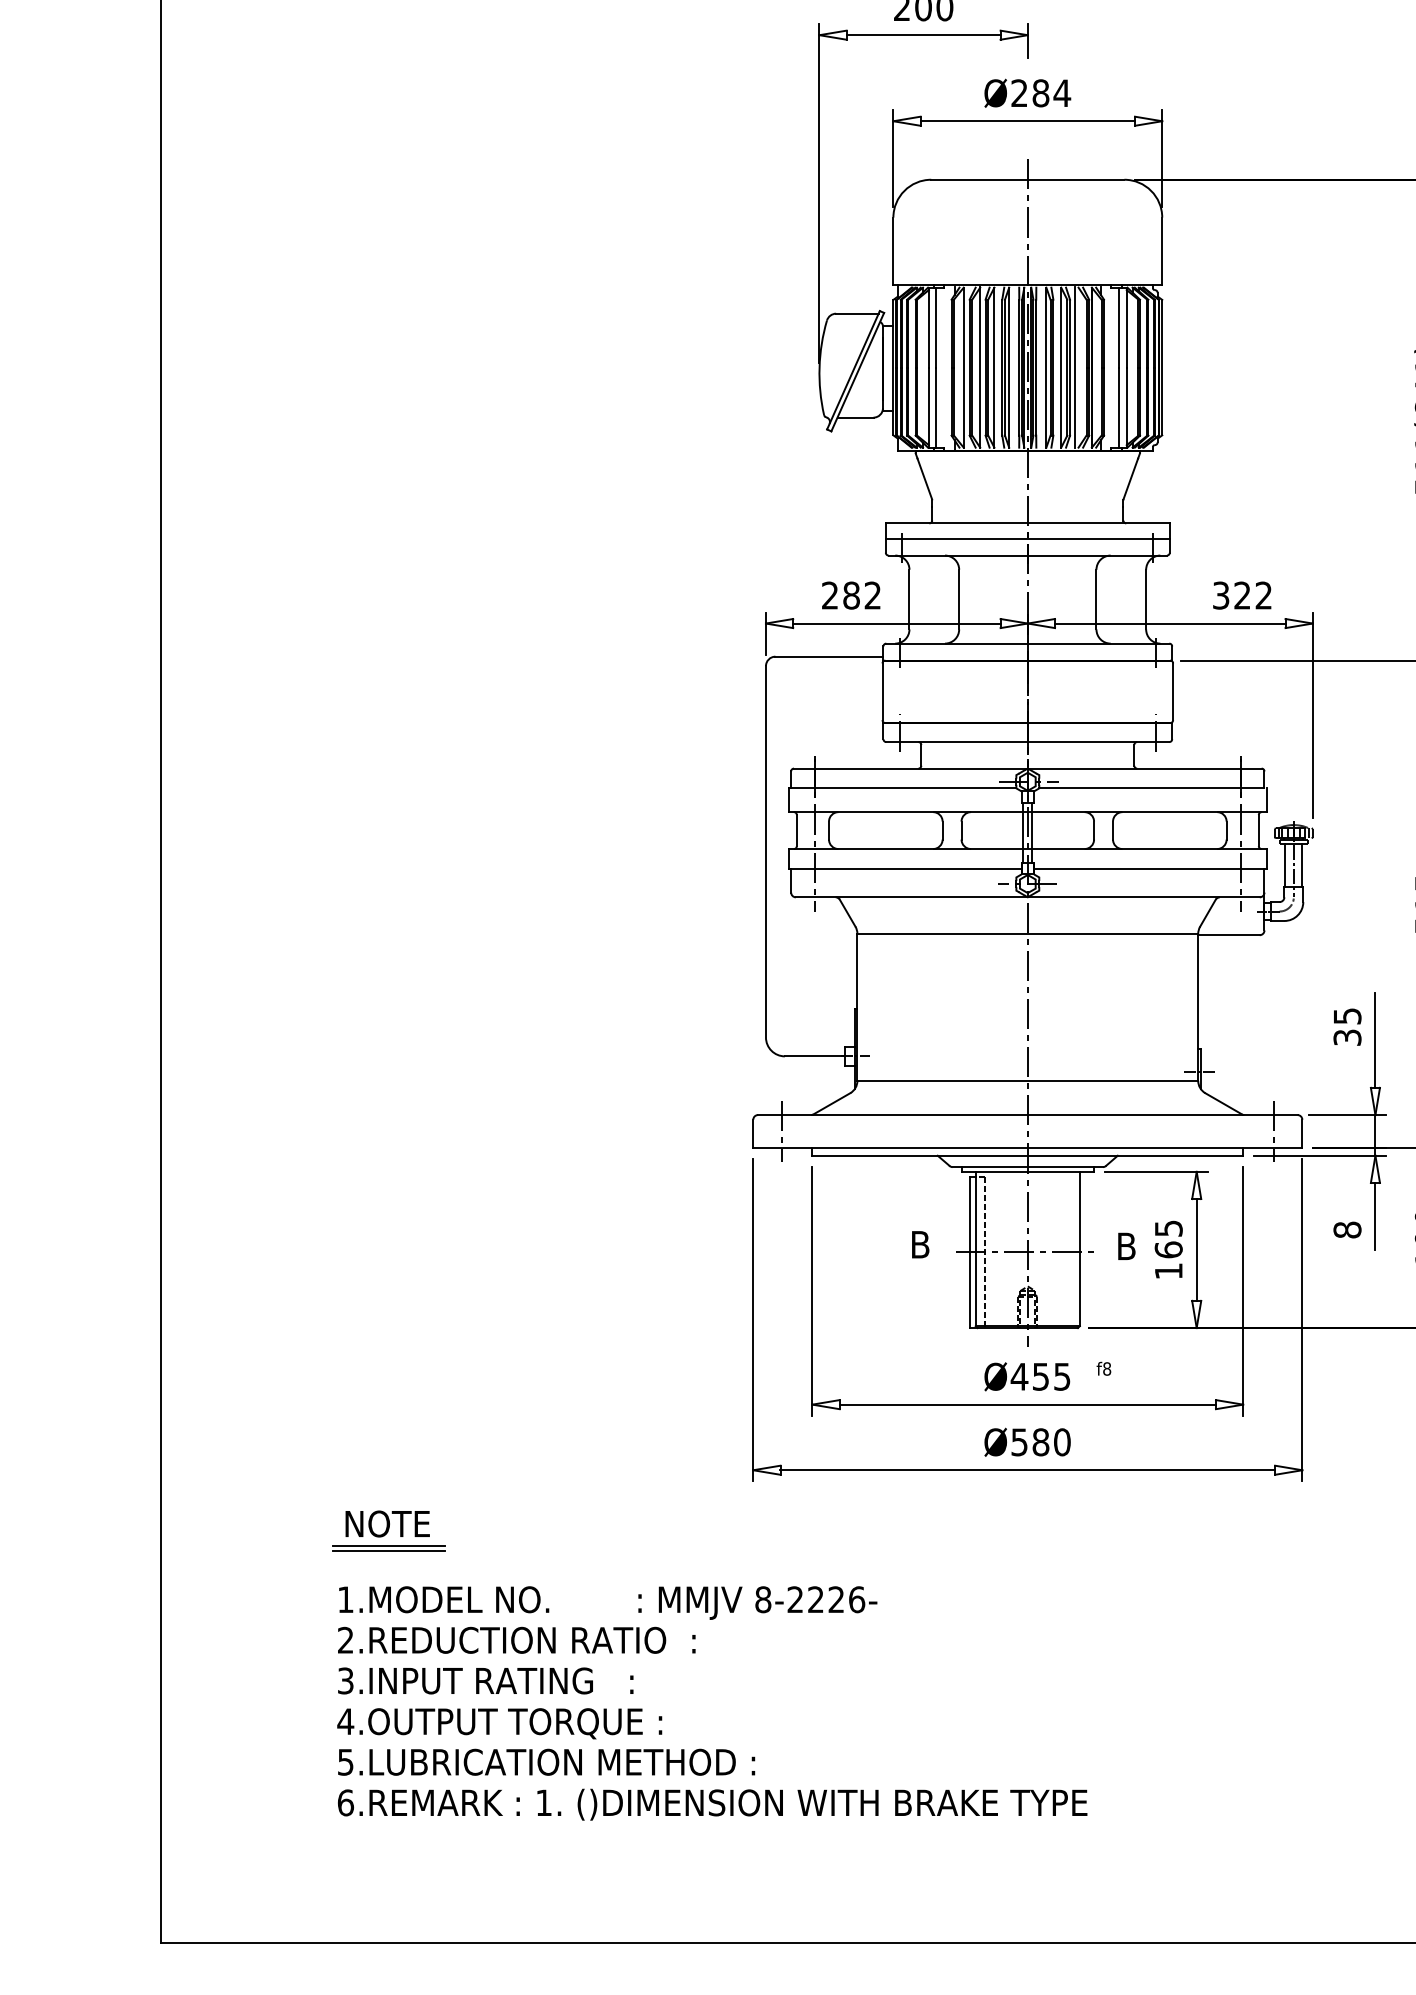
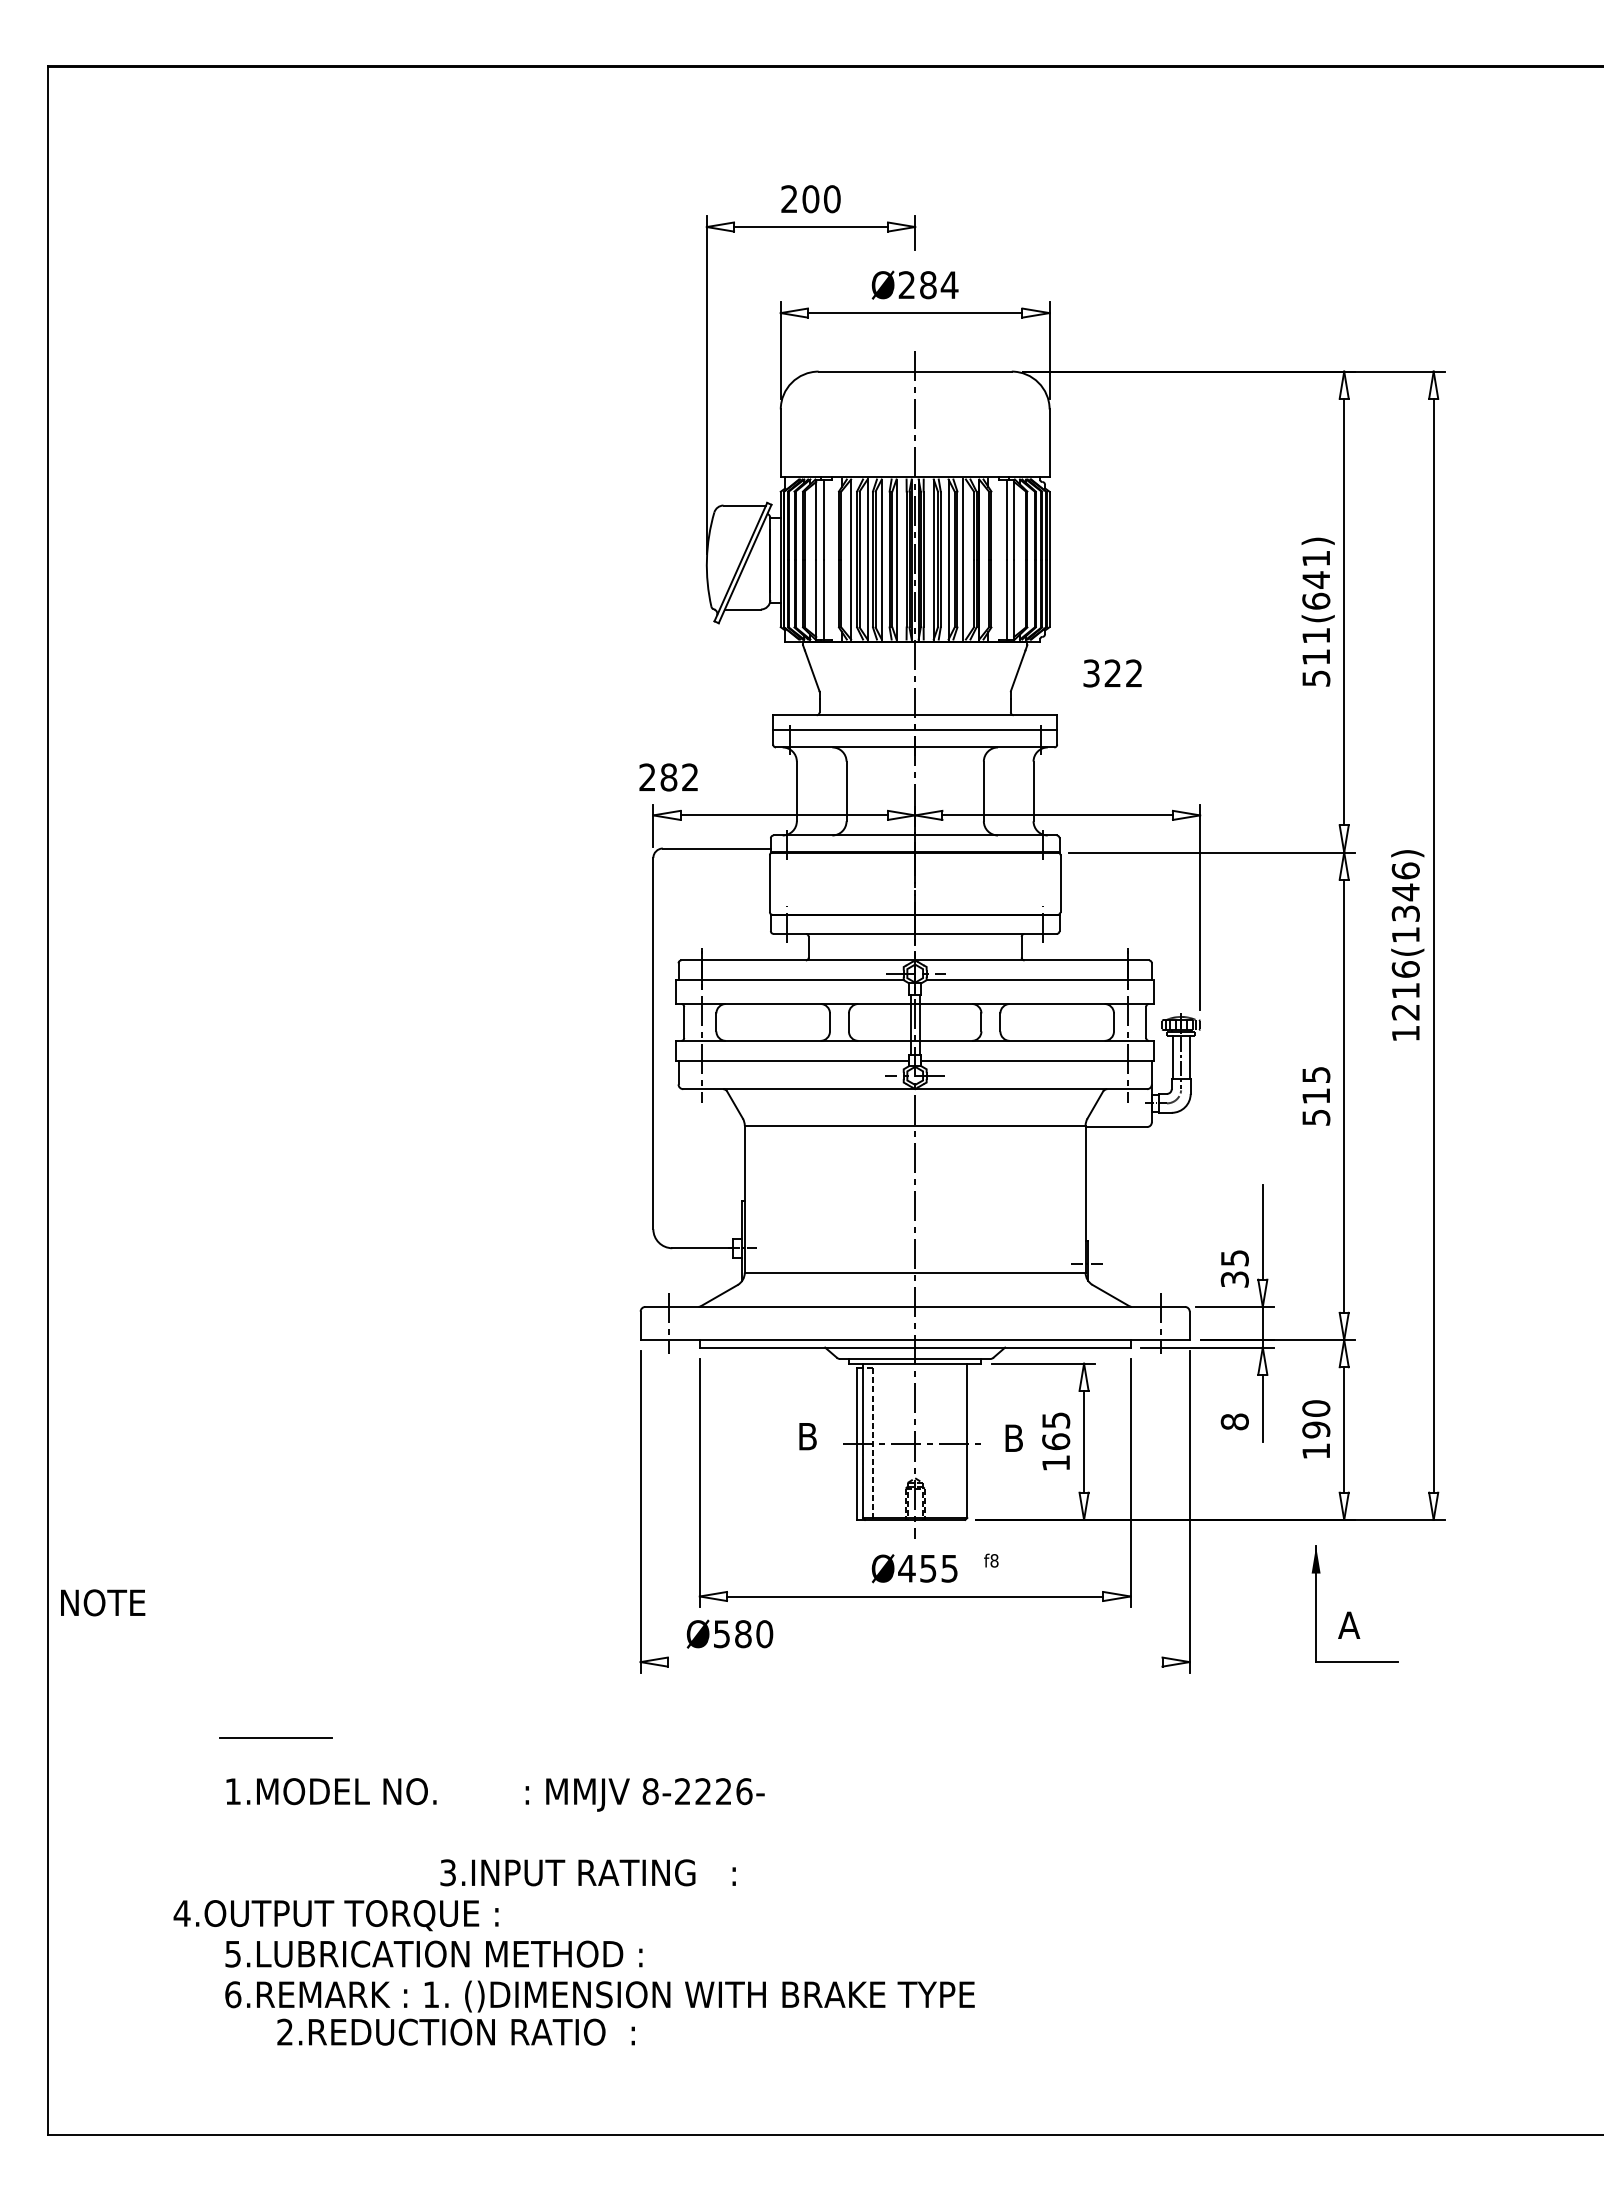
text: (851, 595) -> (668, 777), moved
text: (1242, 595) -> (1112, 673), moved
text: (1347, 1026) -> (1234, 1268), moved
text: (1027, 1441) -> (729, 1633), moved
line: (1027, 1470) -> (914, 1662), removed
text: (388, 1523) -> (103, 1602), moved
line: (388, 1551) -> (275, 1743), removed
text: (516, 1639) -> (455, 2031), moved
text: (485, 1680) -> (587, 1872), moved
text: (499, 1723) -> (335, 1915), moved

